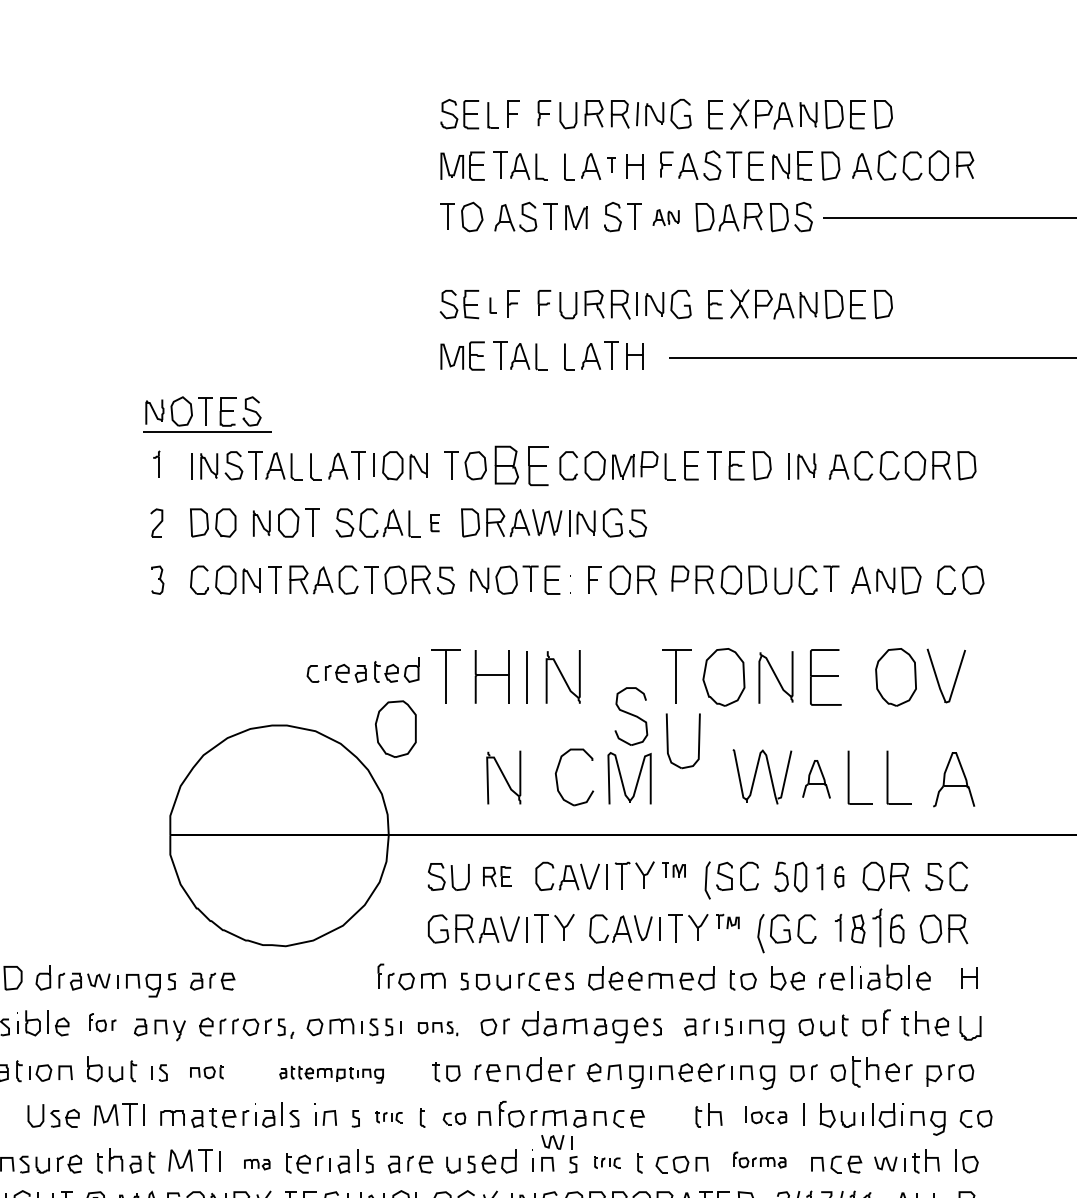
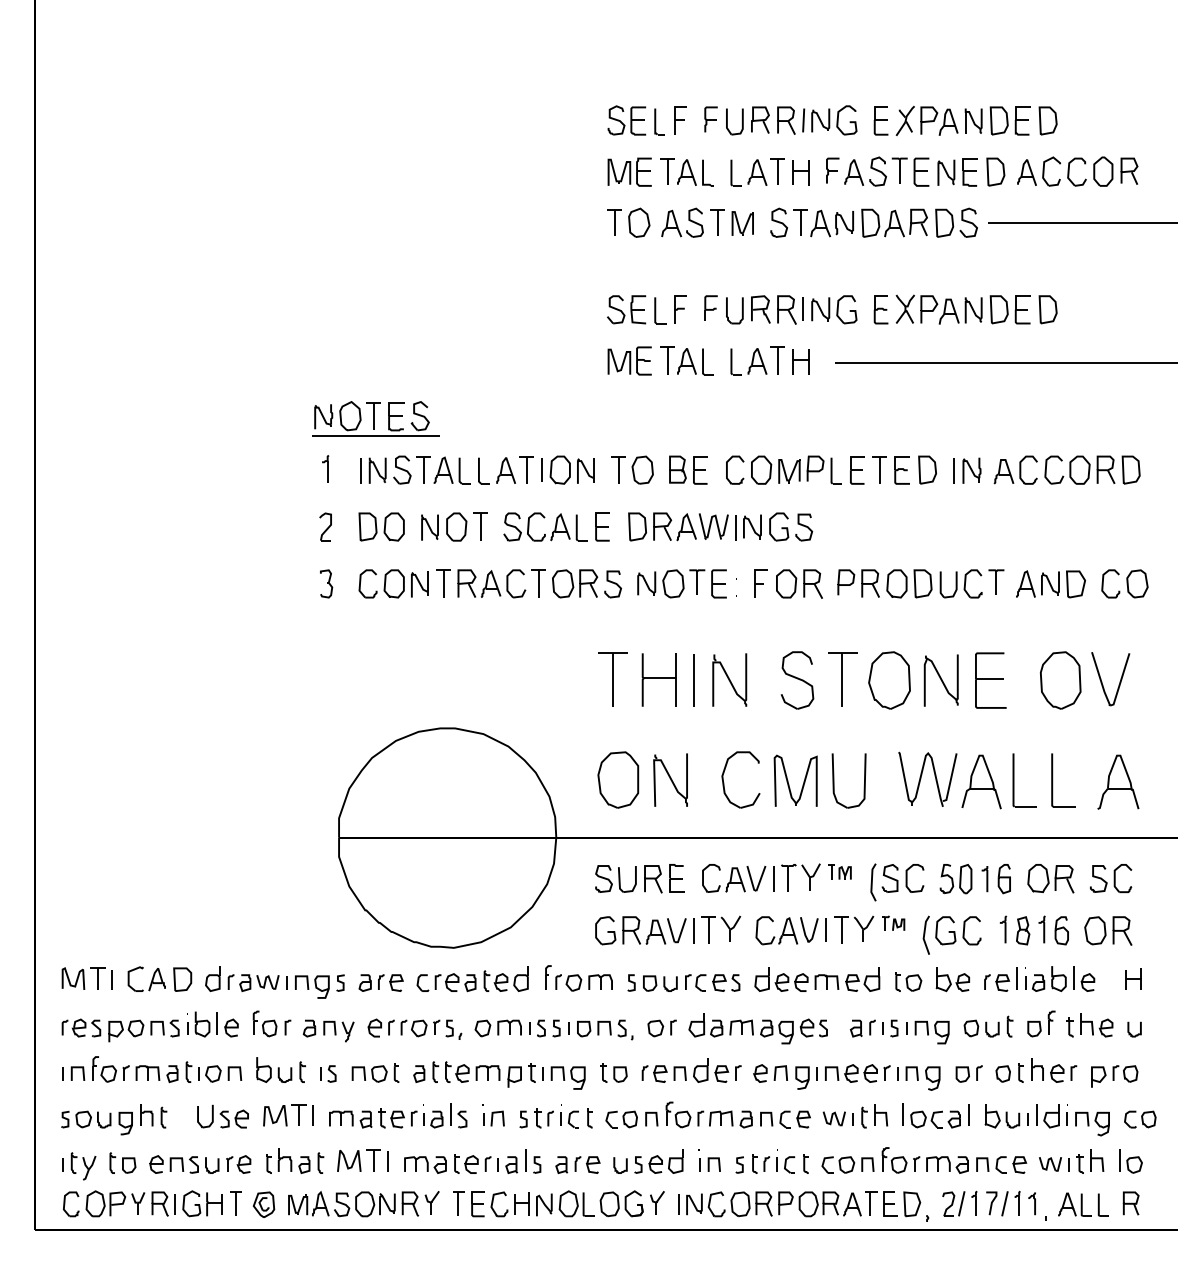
part: (611, 165) -> (777, 171), size x1.67
part: (665, 217) -> (831, 223), size x1.67
part: (493, 305) -> (660, 310), size x1.67
part: (521, 465) -> (688, 469), size x0.71
part: (435, 522) -> (602, 526), size x1.67
part: (362, 670) -> (472, 979), moved
part: (631, 716) -> (797, 680), moved
part: (396, 728) -> (618, 779), moved
part: (668, 740) -> (834, 780), moved
part: (816, 778) -> (981, 781), size x1.43
part: (497, 876) -> (664, 878), size x1.43
part: (838, 877) -> (1003, 879), size x1.43
part: (876, 927) -> (1041, 929), size x0.71
part: (102, 1022) -> (271, 1023), size x1.43
part: (438, 1028) -> (605, 1029), size x1.43
part: (970, 1028) -> (1134, 1029), size x0.62
part: (206, 1071) -> (375, 1072), size x1.43
part: (855, 1071) -> (1020, 1072), size x0.62
part: (331, 1074) -> (499, 1075), size x1.67
part: (766, 1114) -> (931, 1115), size x1.43
part: (389, 1115) -> (556, 1116), size x1.67
part: (454, 1118) -> (621, 1119), size x1.43
part: (555, 1141) -> (837, 1118), moved
part: (759, 1160) -> (924, 1160), size x1.67
part: (607, 1161) -> (773, 1161), size x1.67
part: (257, 1164) -> (425, 1164), size x1.67

